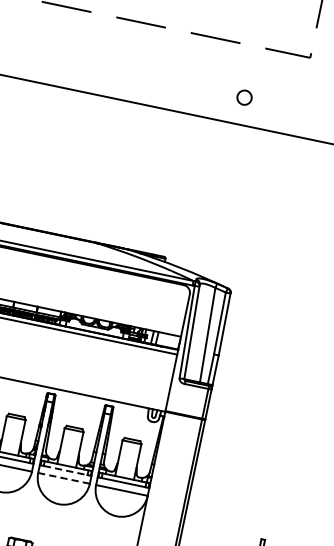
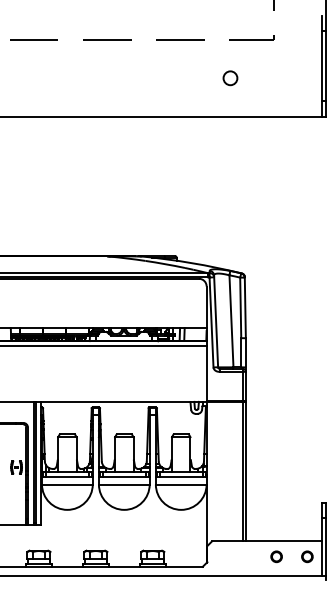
circle: (244, 97) -> (230, 78), moved
line: (65, 470) -> (124, 476), dashed -> solid
line: (63, 478) -> (123, 484), dashed -> solid

